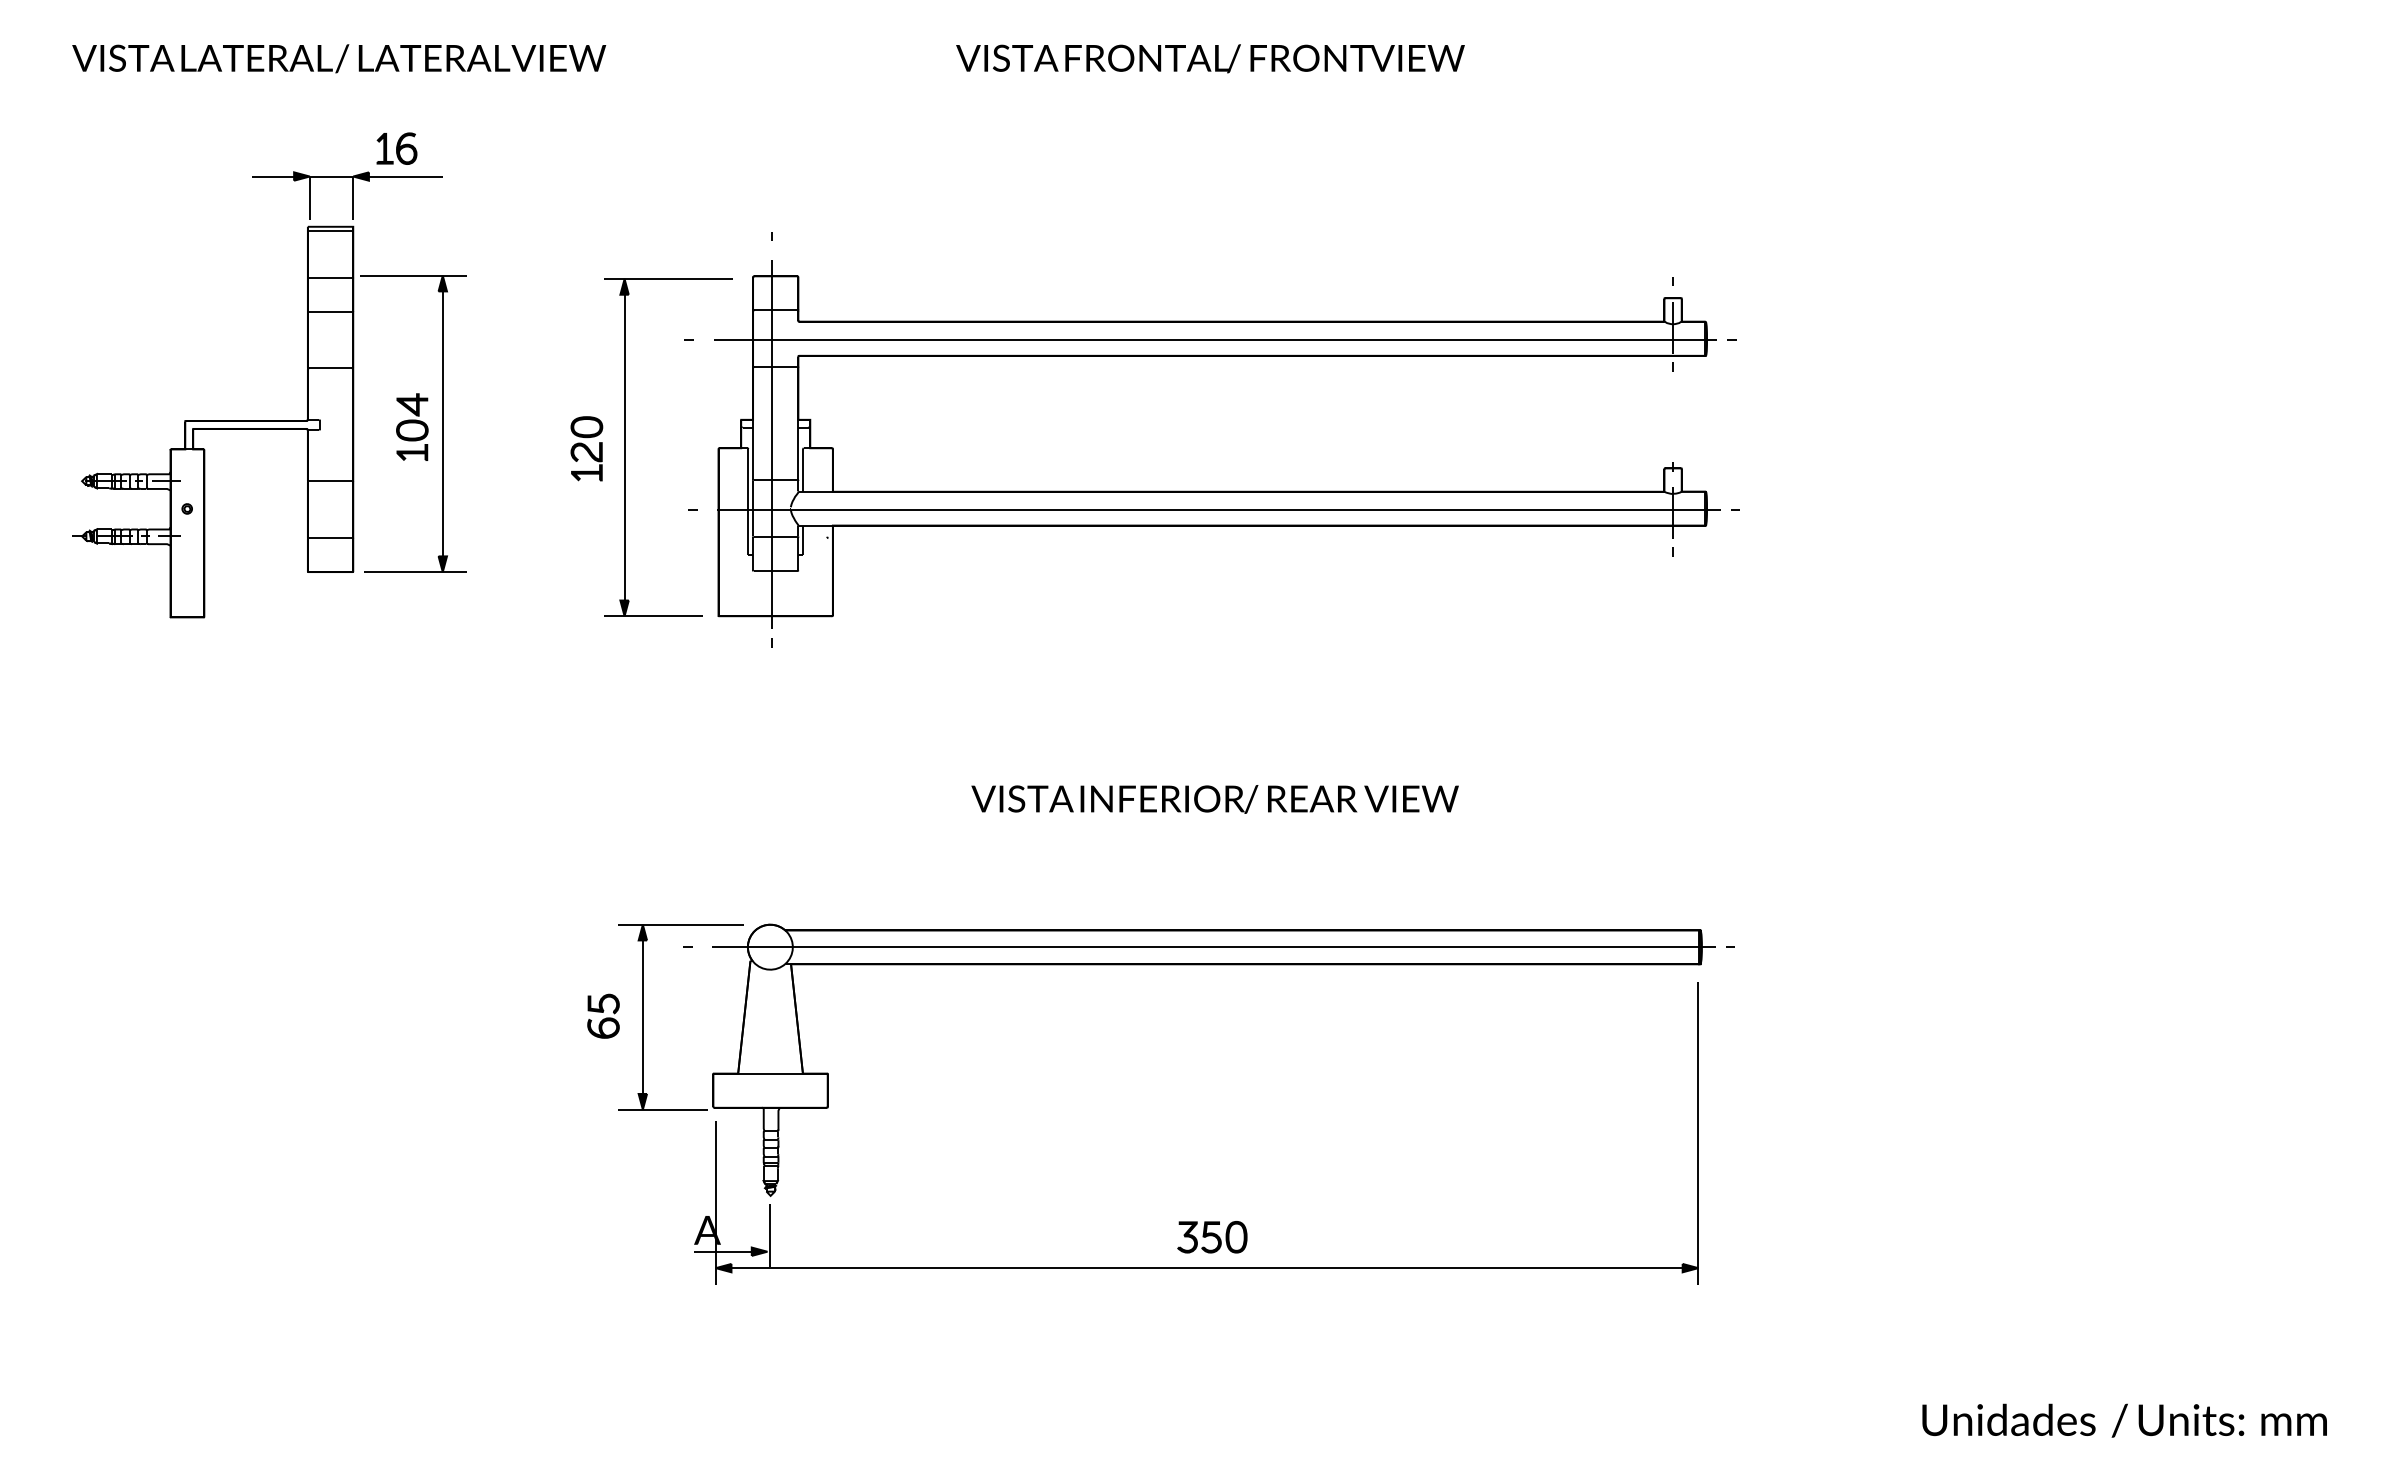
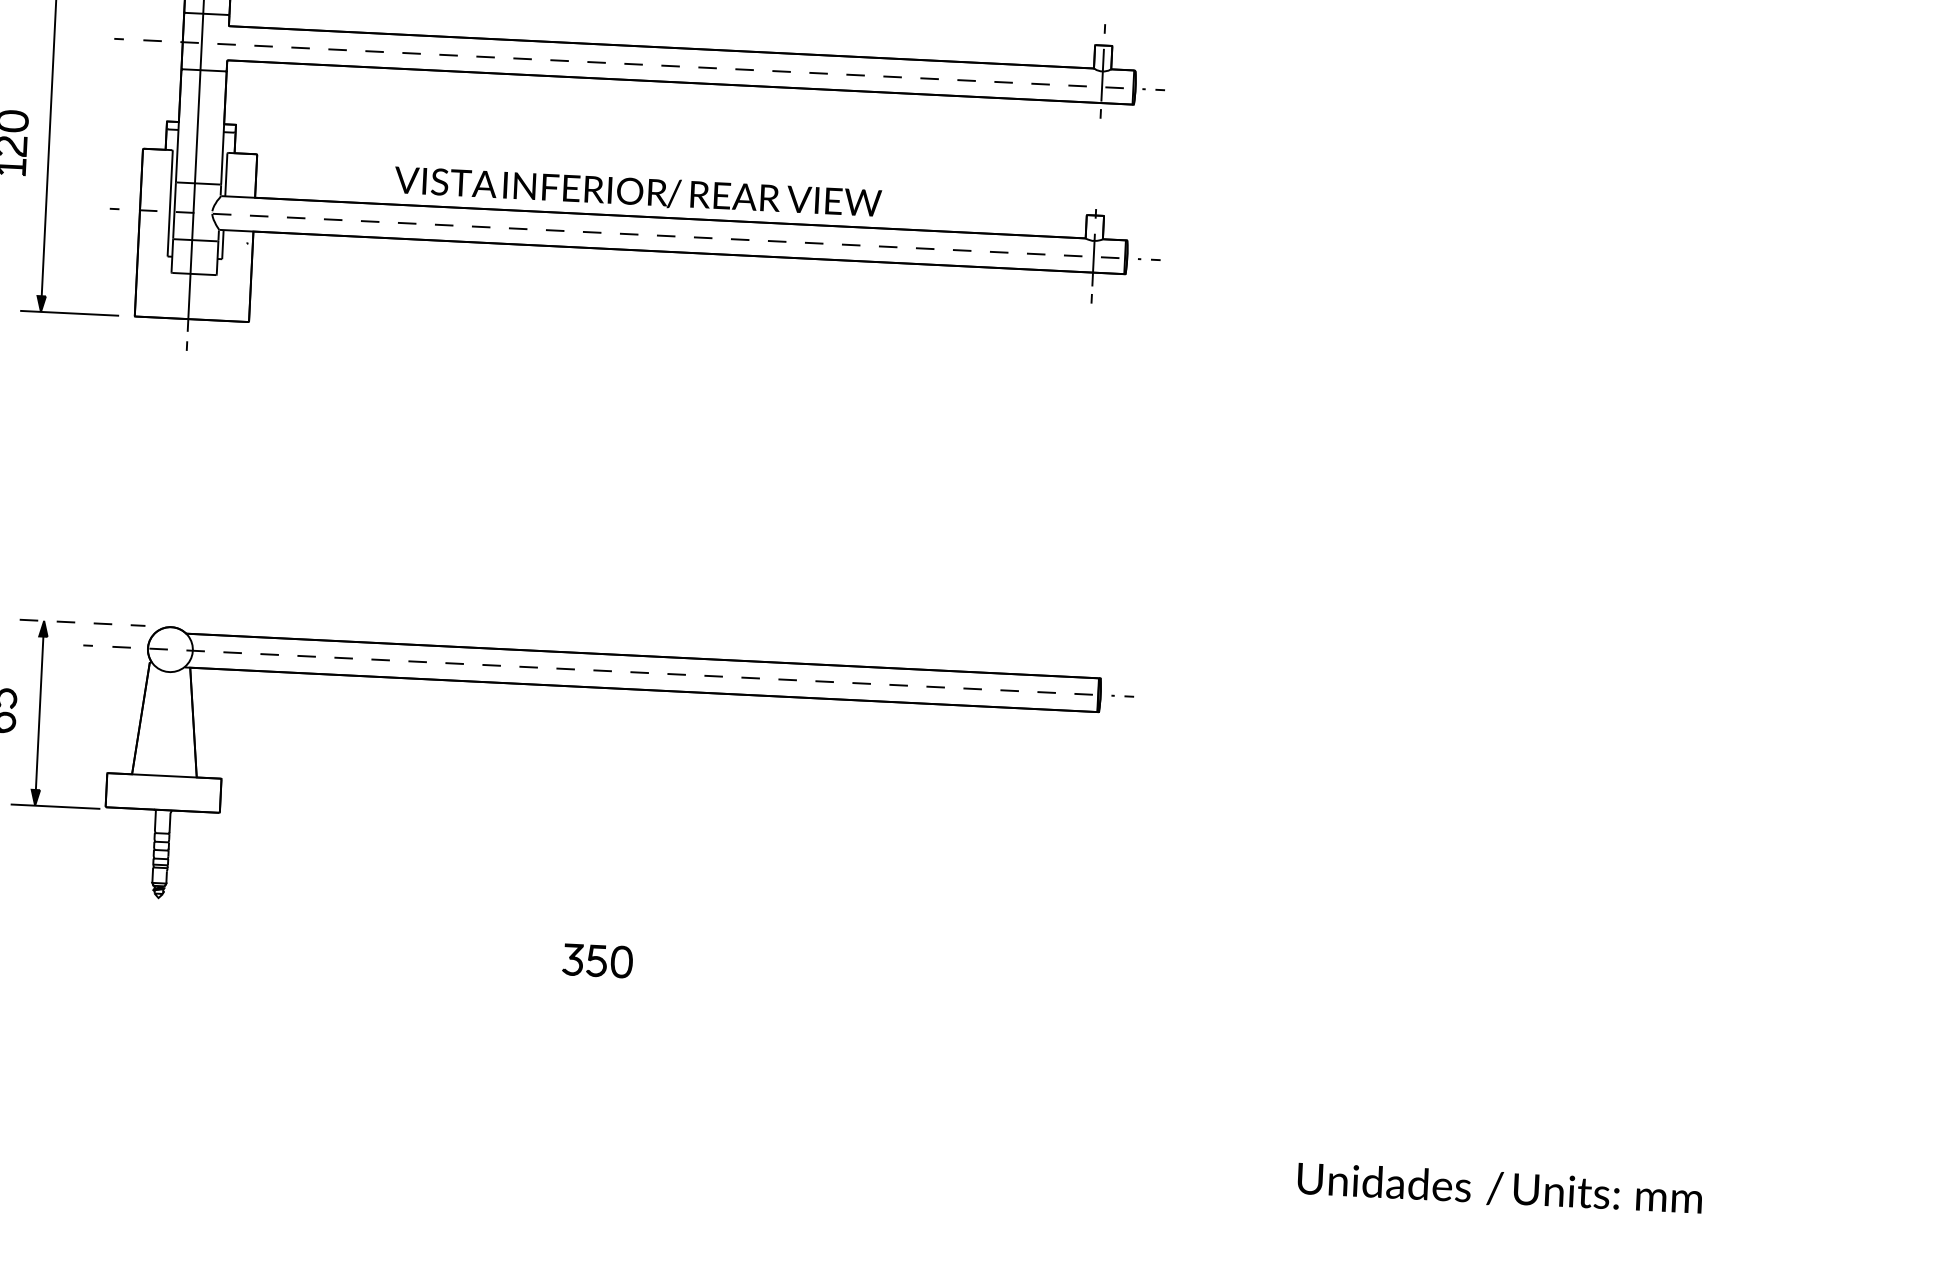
line: (1215, 339) -> (644, 64), solid -> dashed
line: (1219, 509) -> (640, 234), solid -> dashed
text: (1214, 799) -> (637, 192), moved
line: (681, 924) -> (82, 622), solid -> dashed
line: (1214, 947) -> (613, 671), solid -> dashed
part: (1196, 1267) -> (580, 990), removed

